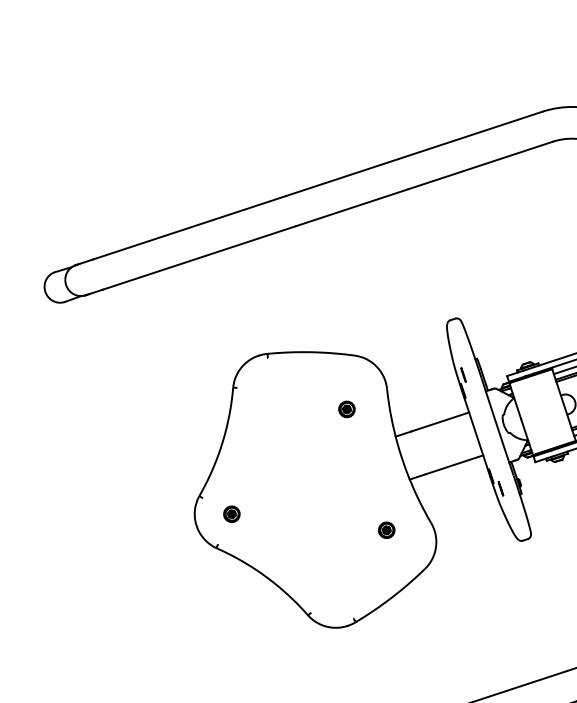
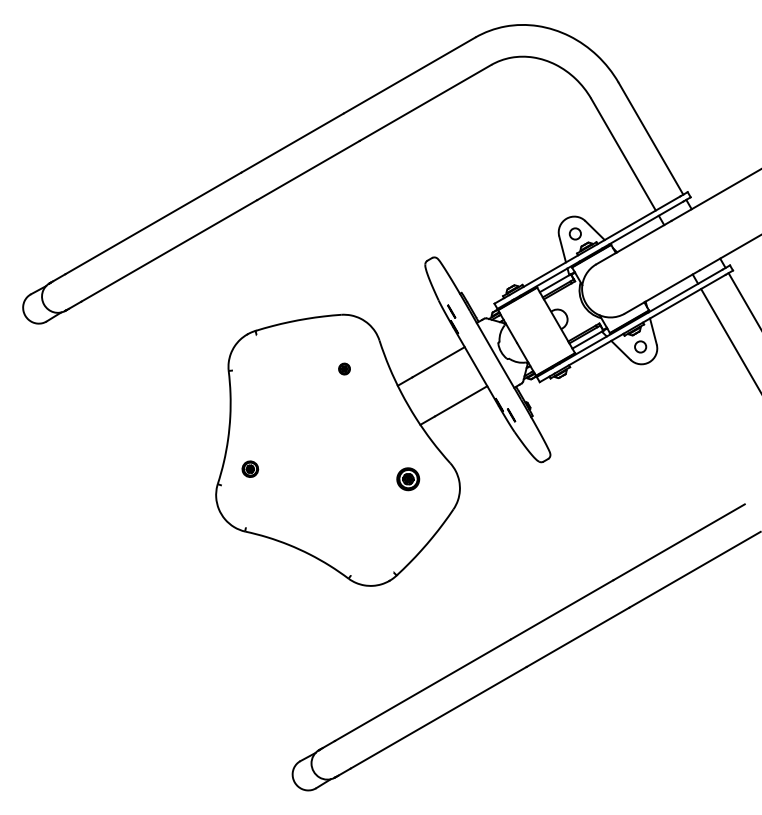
part: (347, 408) -> (344, 368), size x0.7
part: (232, 513) -> (250, 468), moved
part: (386, 530) -> (407, 479), size x1.4

